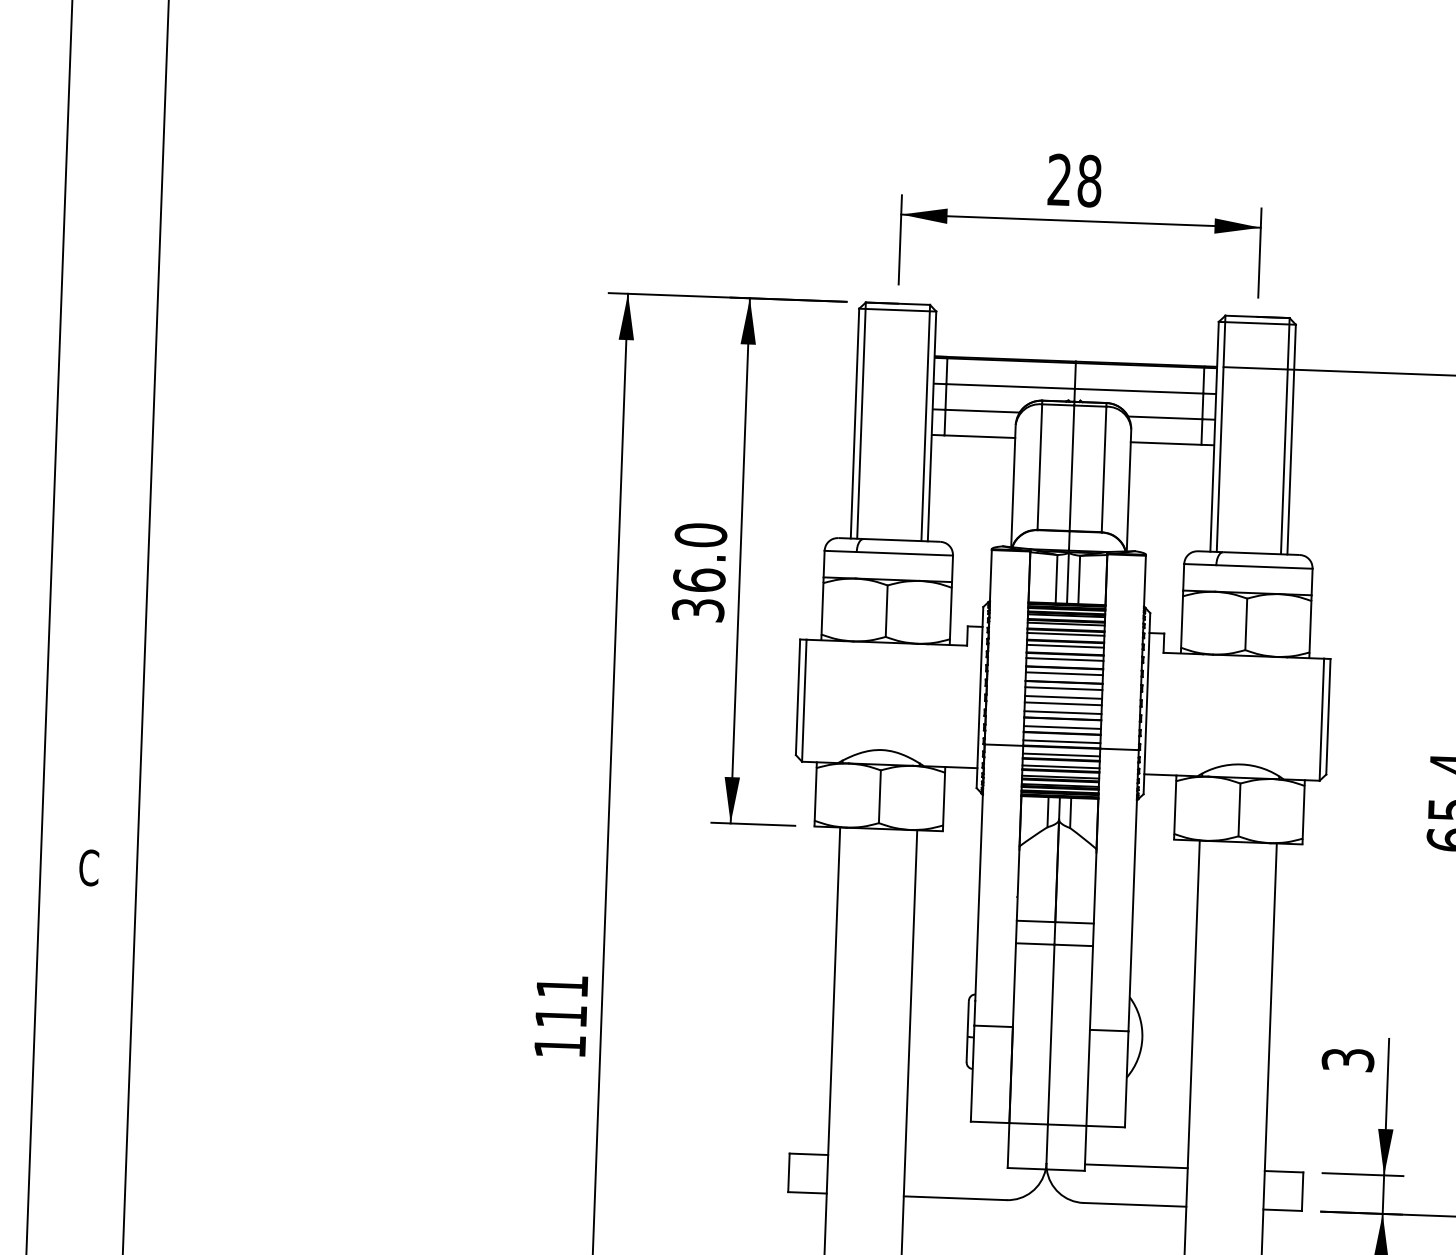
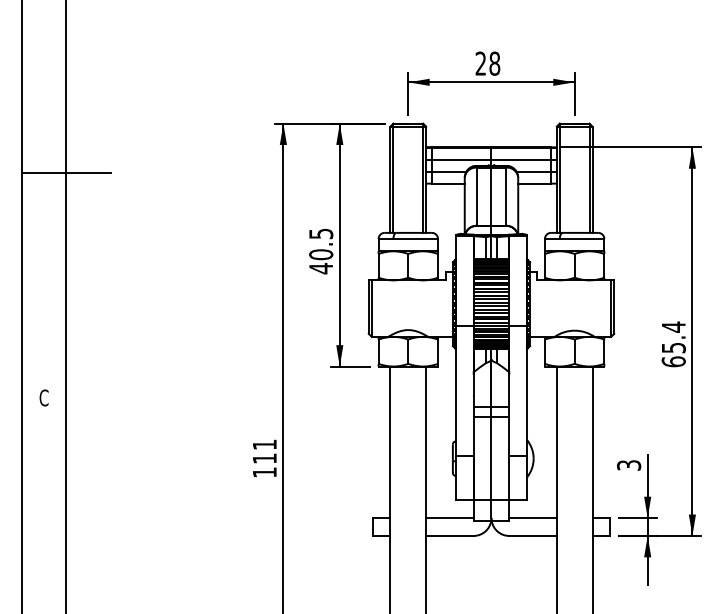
line: (153, 382) -> (65, 172), added
text: (700, 573) -> (321, 251), 36.0 -> 40.5
line: (955, 1160) -> (449, 518), added

